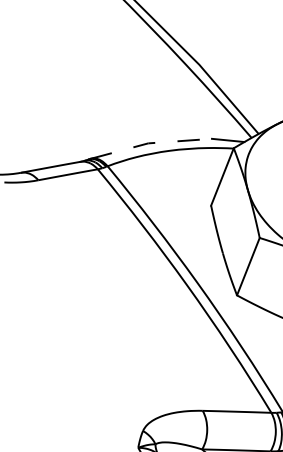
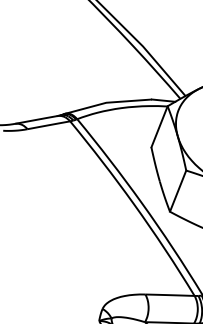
line: (149, 143) -> (107, 102), dashed -> solid

